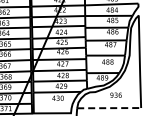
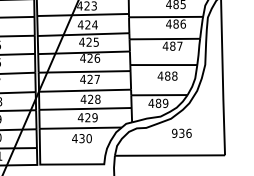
line: (109, 108) -> (170, 156), dashed -> solid

